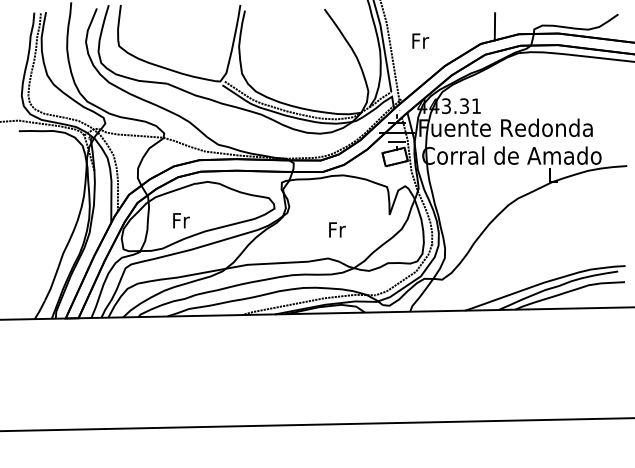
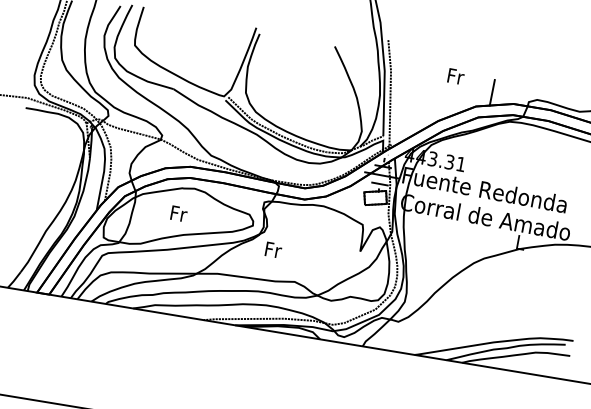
text: (420, 40) -> (456, 76), moved
text: (181, 220) -> (179, 213), moved
text: (337, 229) -> (273, 249), moved

